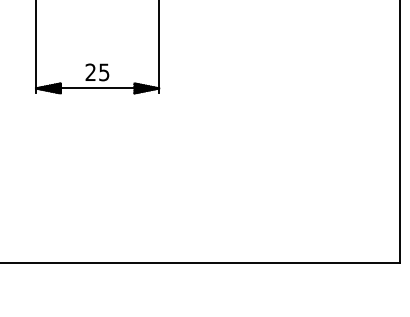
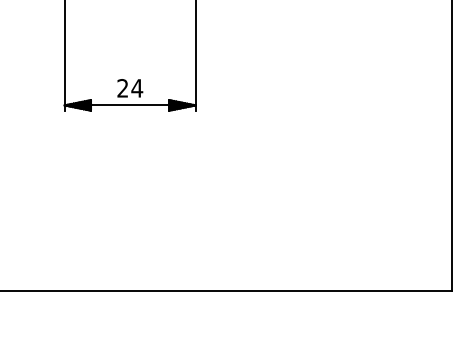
text: (104, 72) -> (137, 88), 25 -> 24

